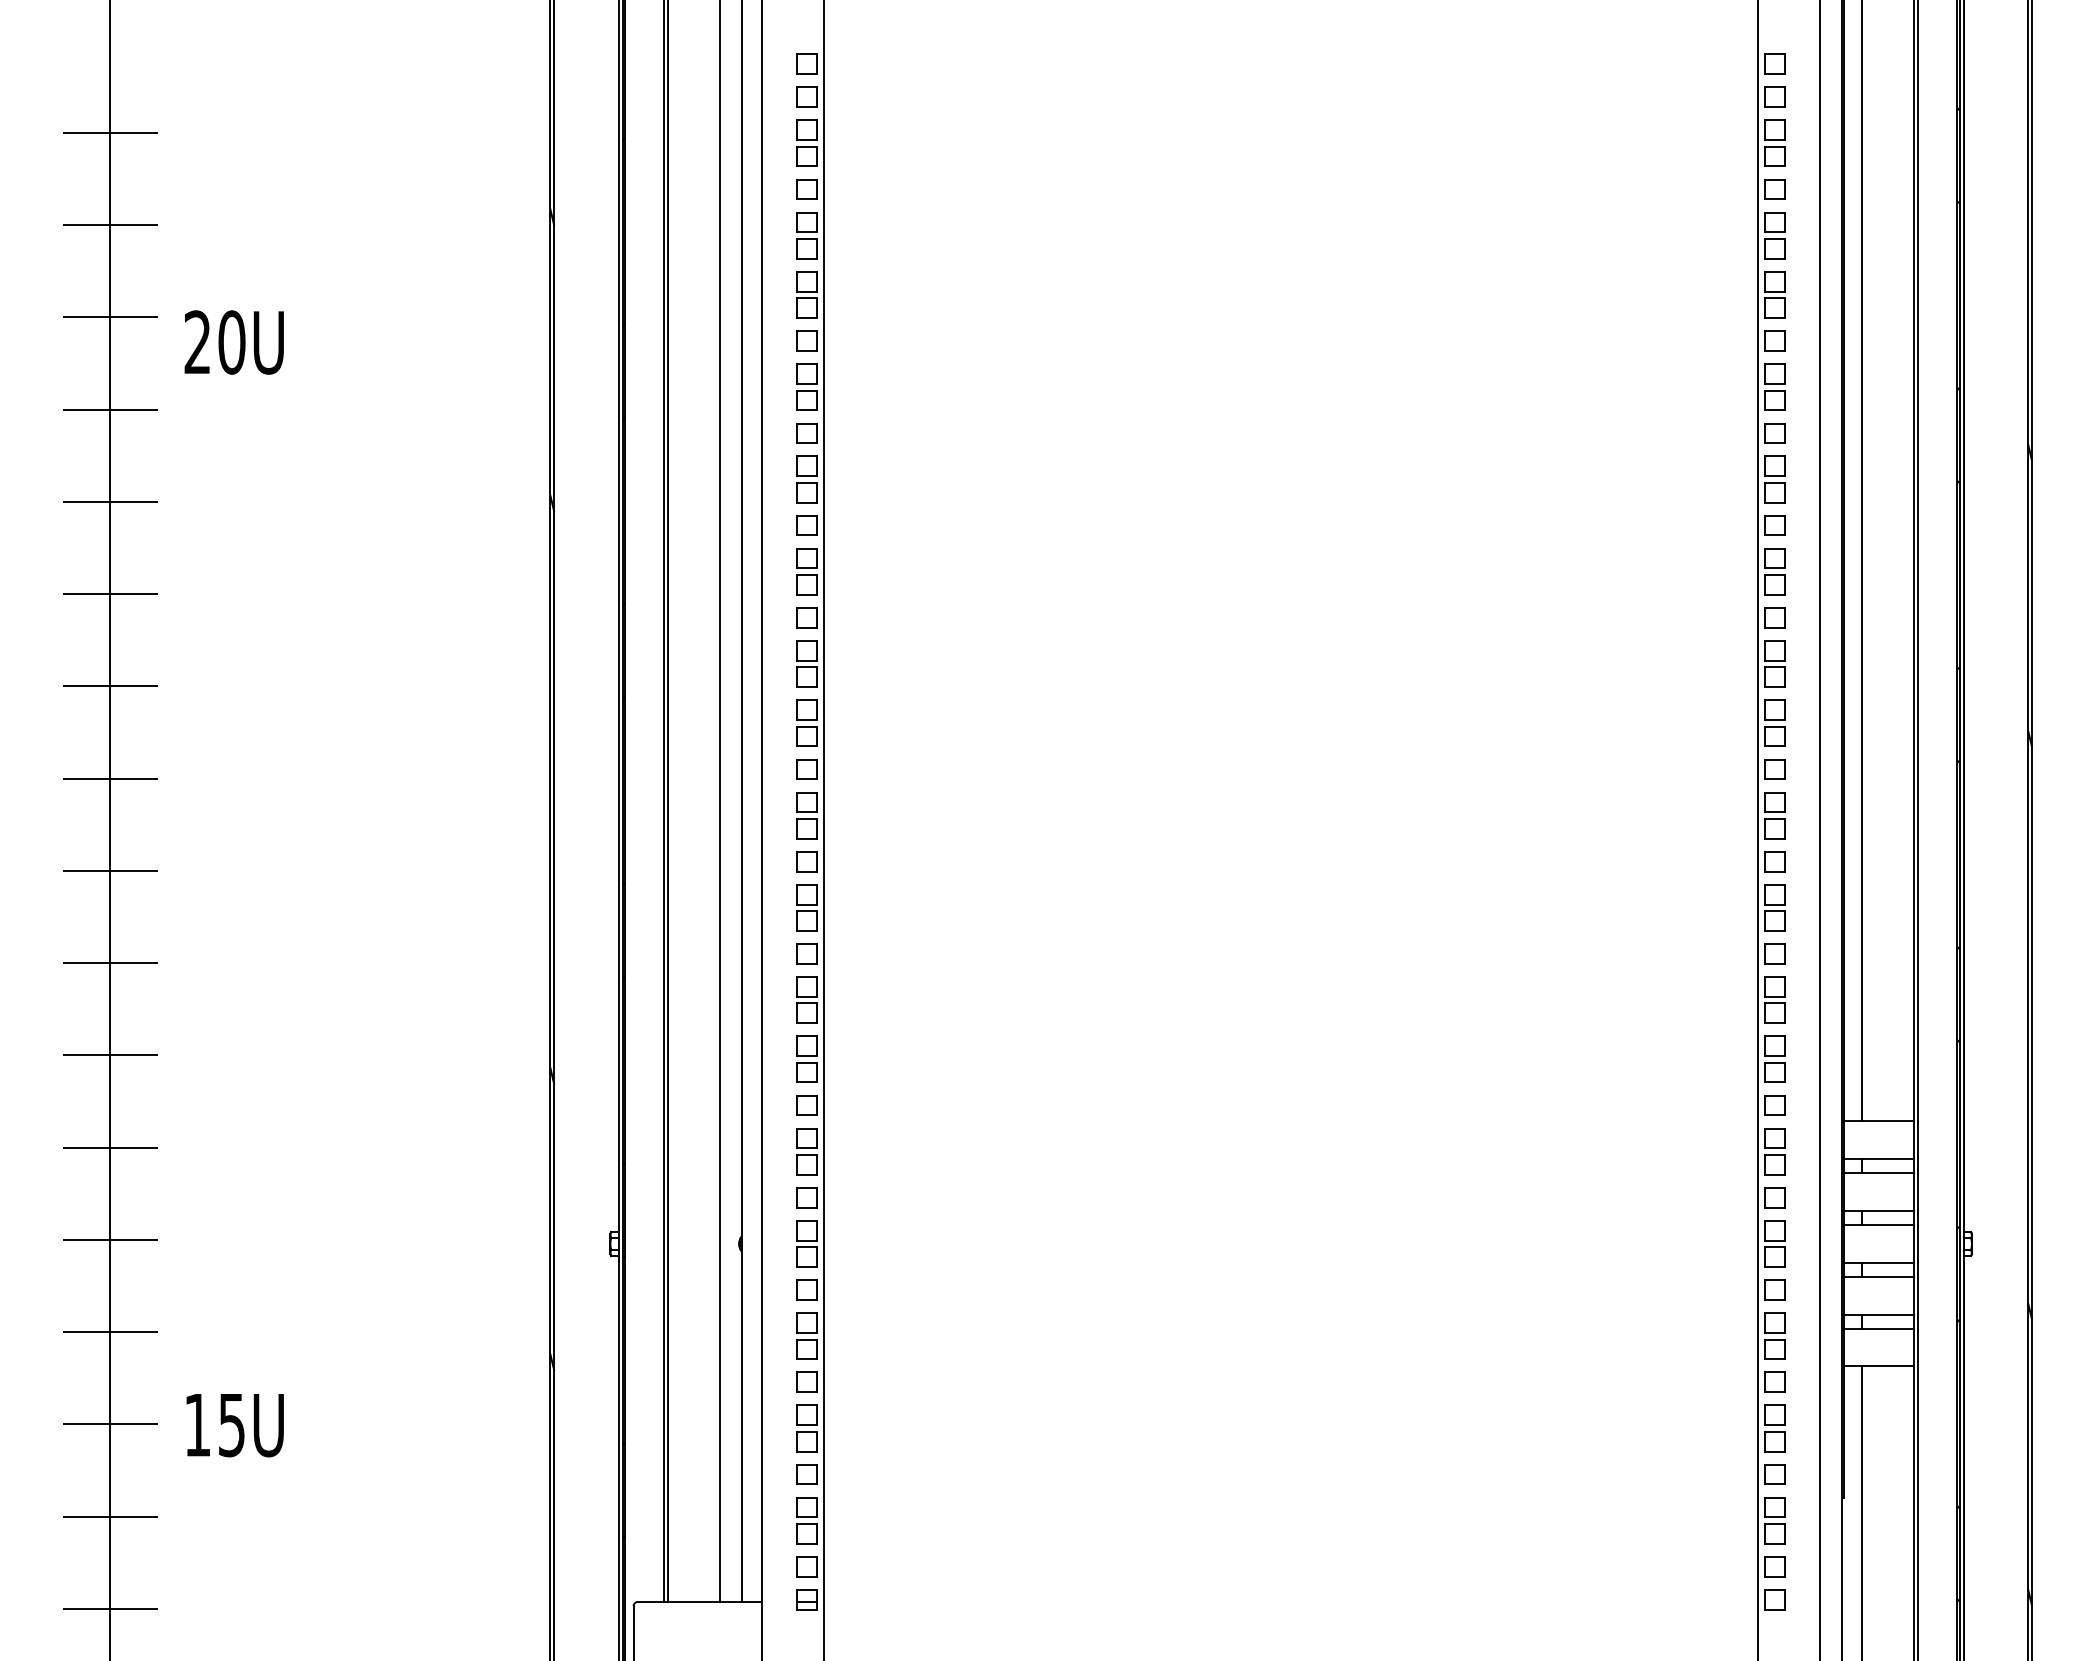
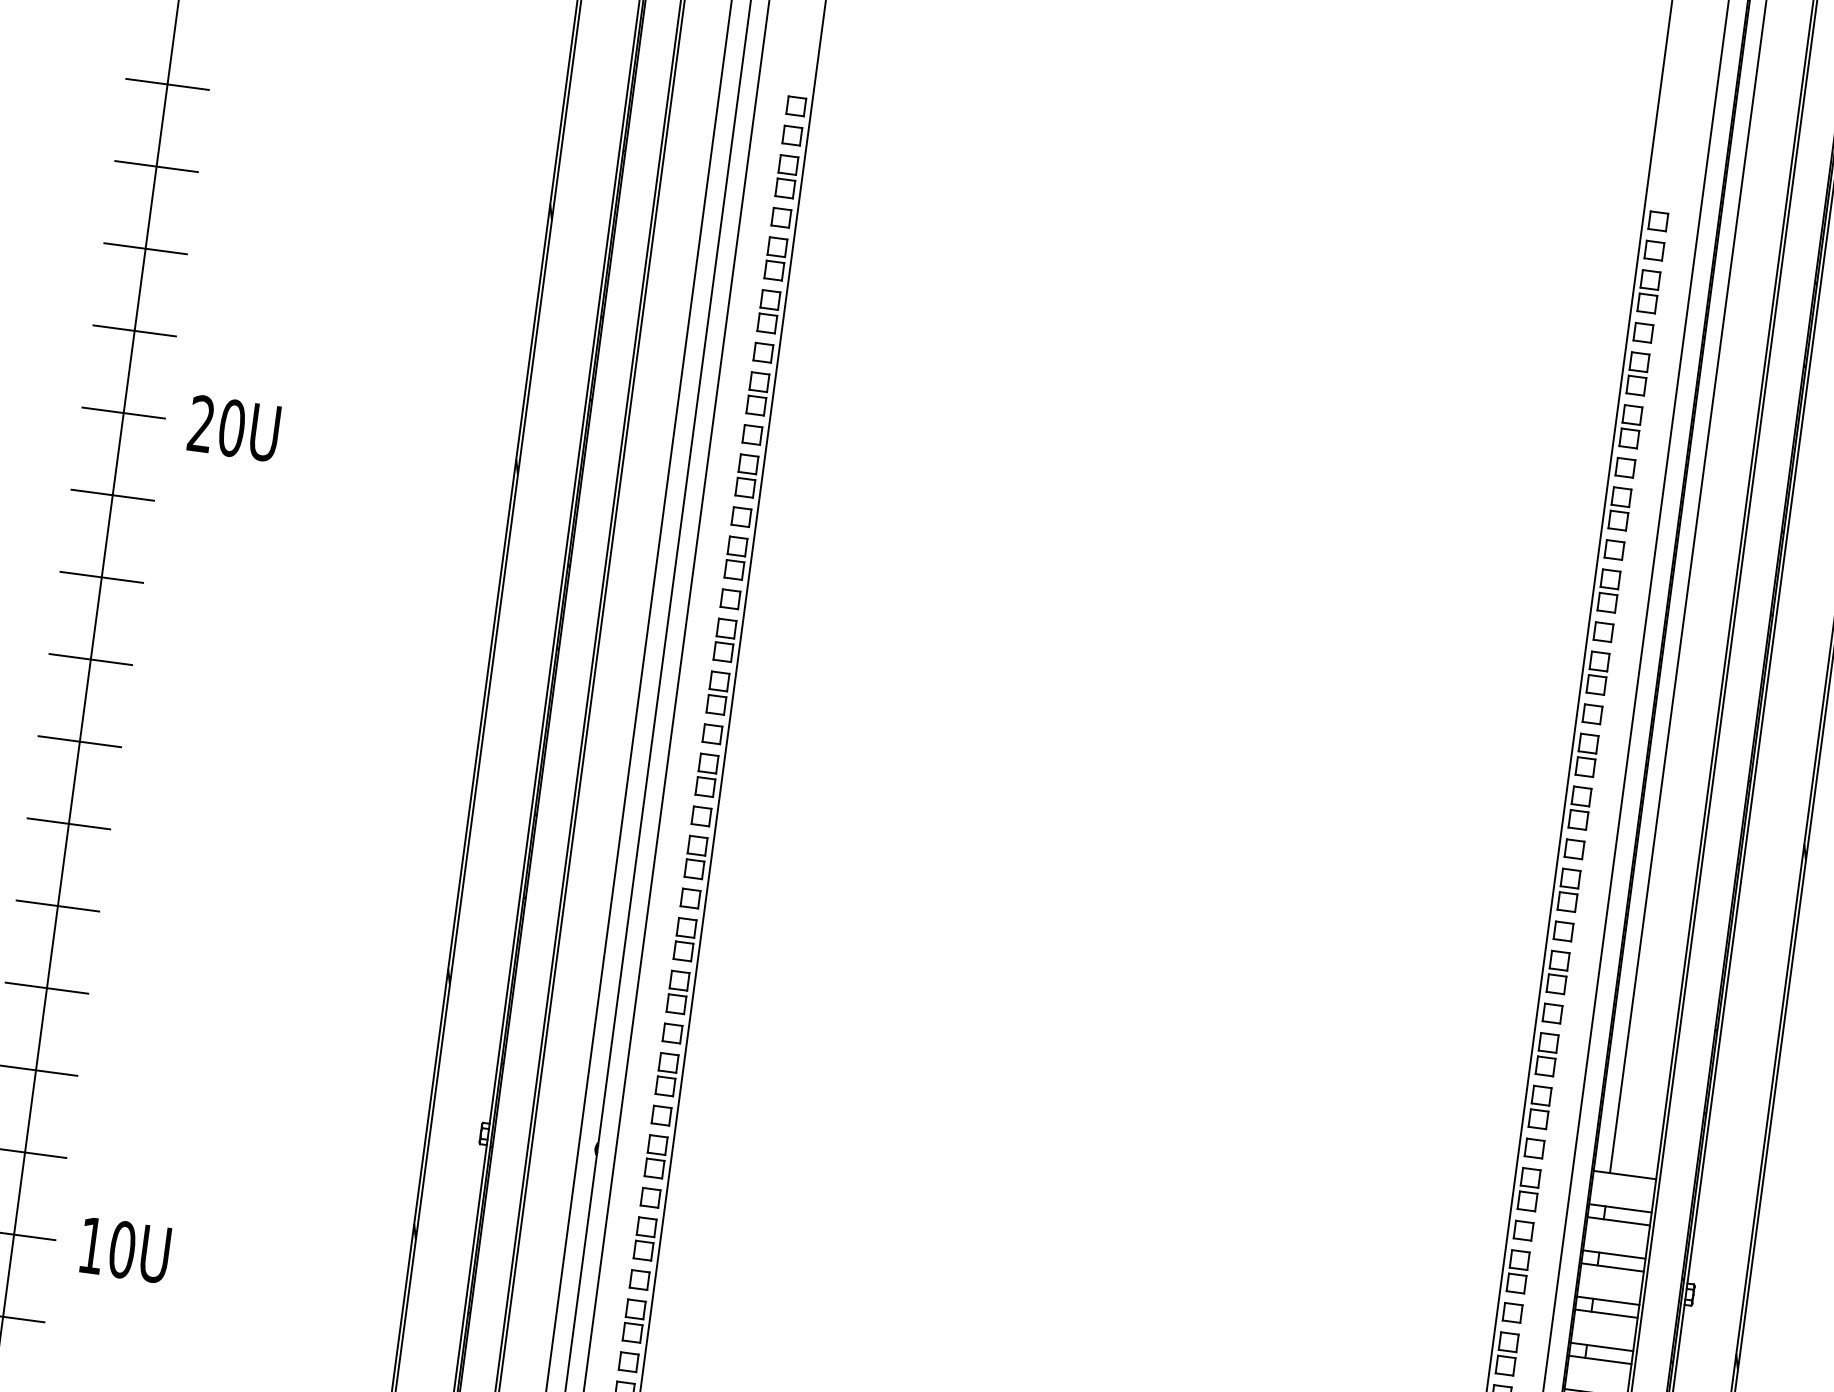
text: (233, 342) -> (233, 428), moved
text: (231, 1424) -> (122, 1249), 15U -> 10U

